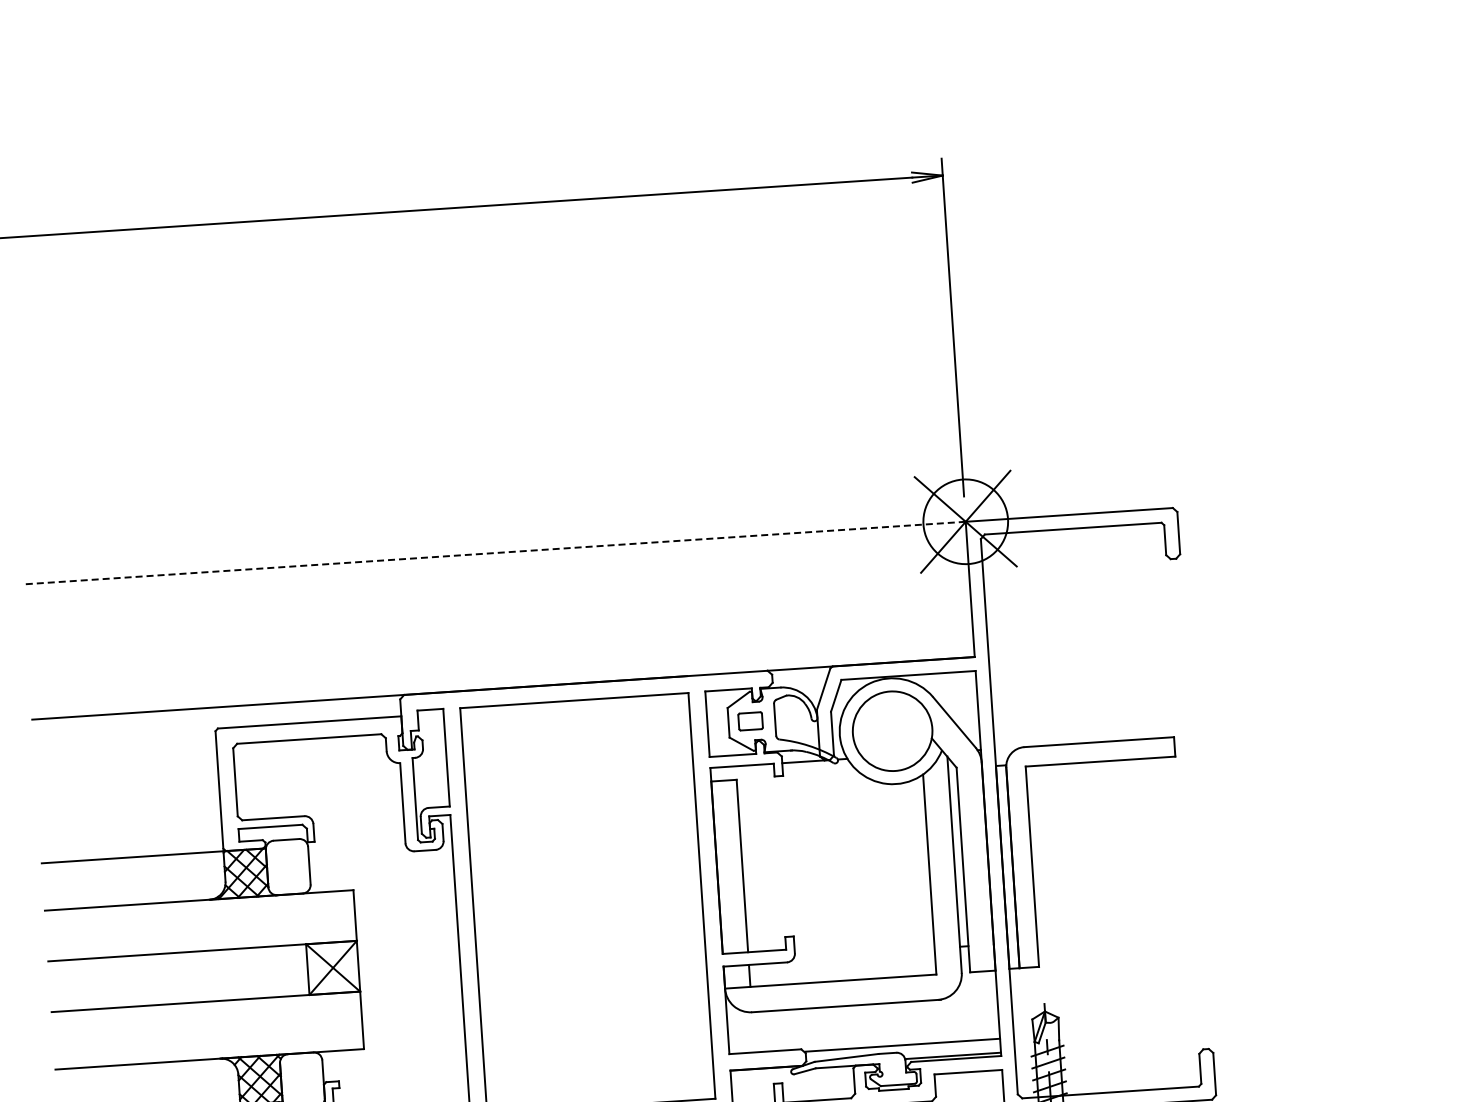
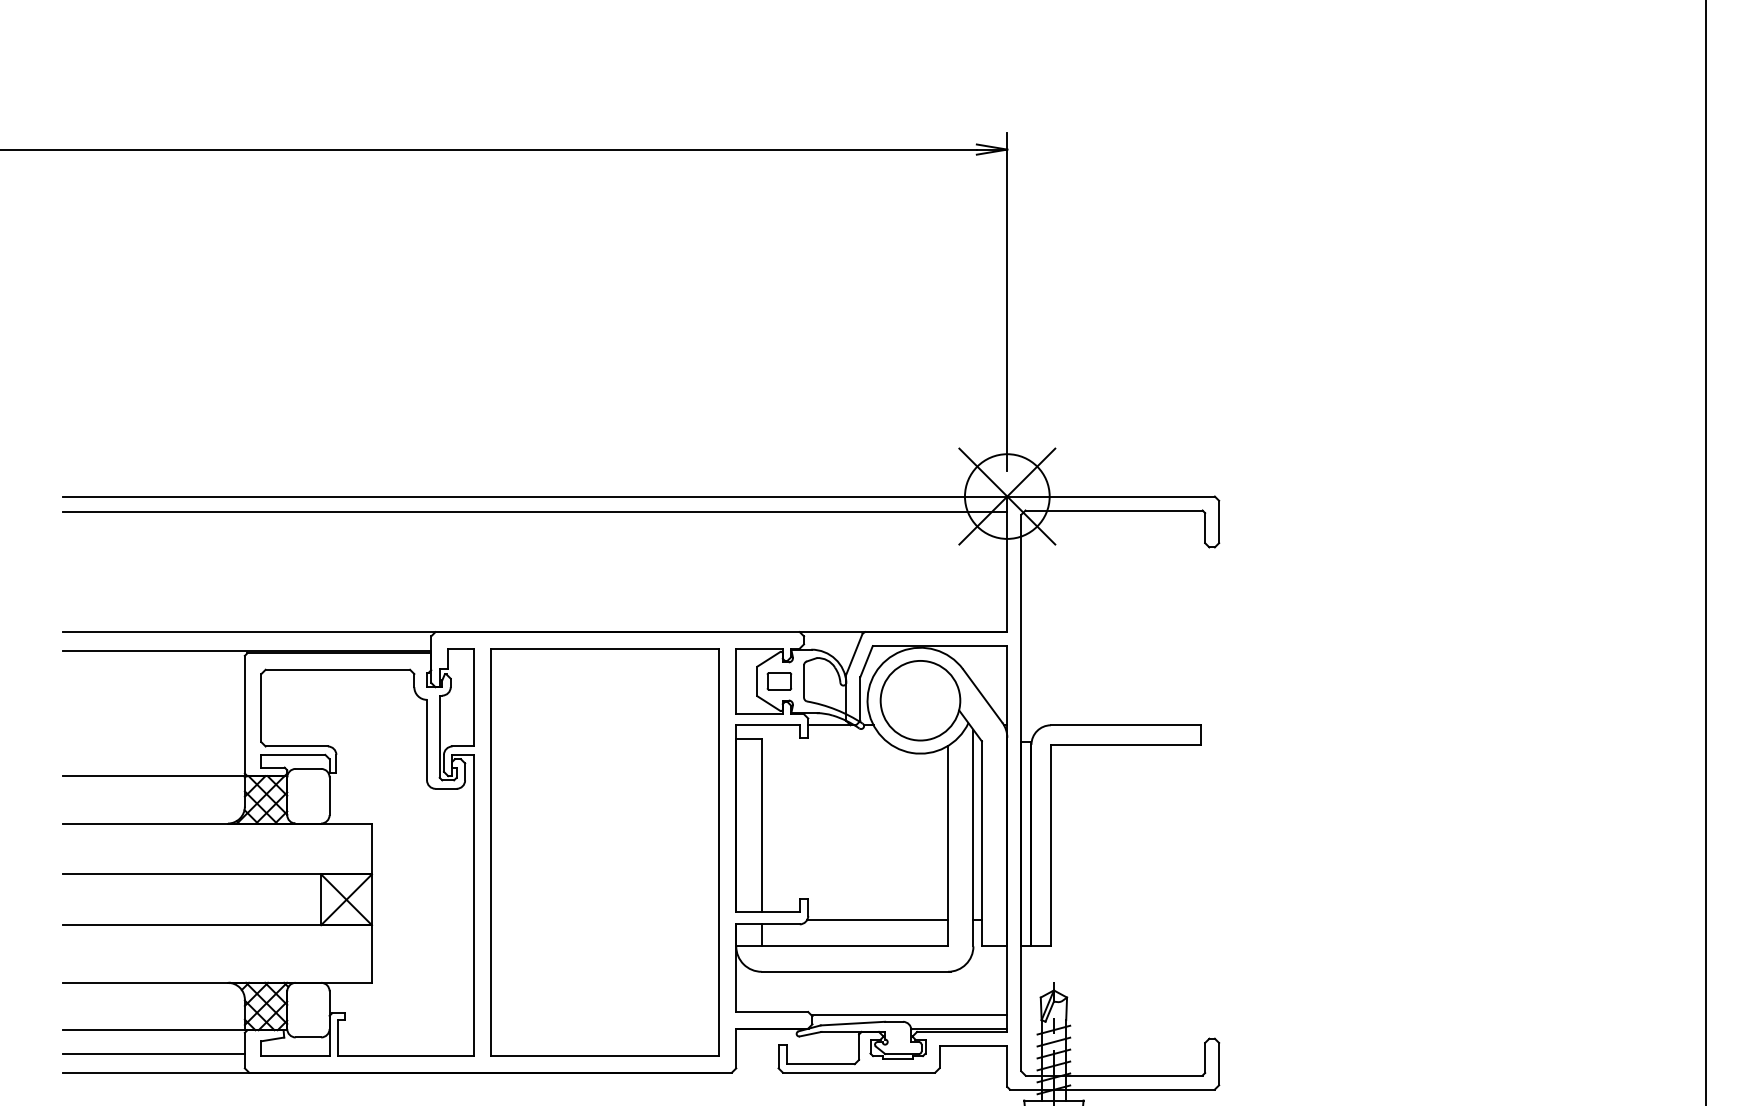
line: (493, 553) -> (534, 496), dashed -> solid
line: (494, 568) -> (534, 511), added
line: (216, 725) -> (246, 650), added
line: (864, 953) -> (877, 920), added

